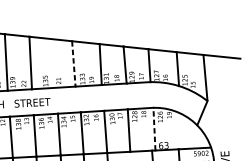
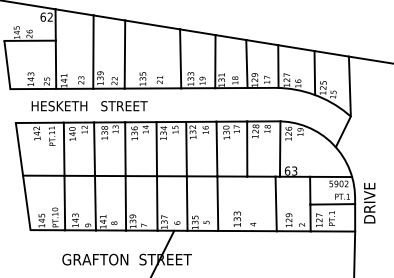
line: (73, 64) -> (180, 59), dashed -> solid
line: (154, 129) -> (280, 149), dashed -> solid

